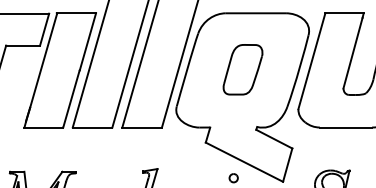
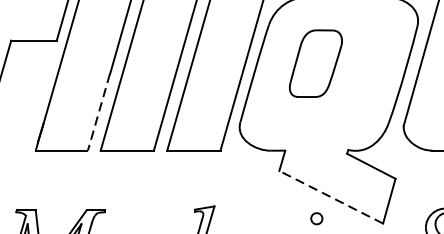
part: (242, 69) -> (315, 63), moved
line: (71, 98) -> (98, 111), solid -> dashed
line: (244, 162) -> (331, 197), solid -> dashed

